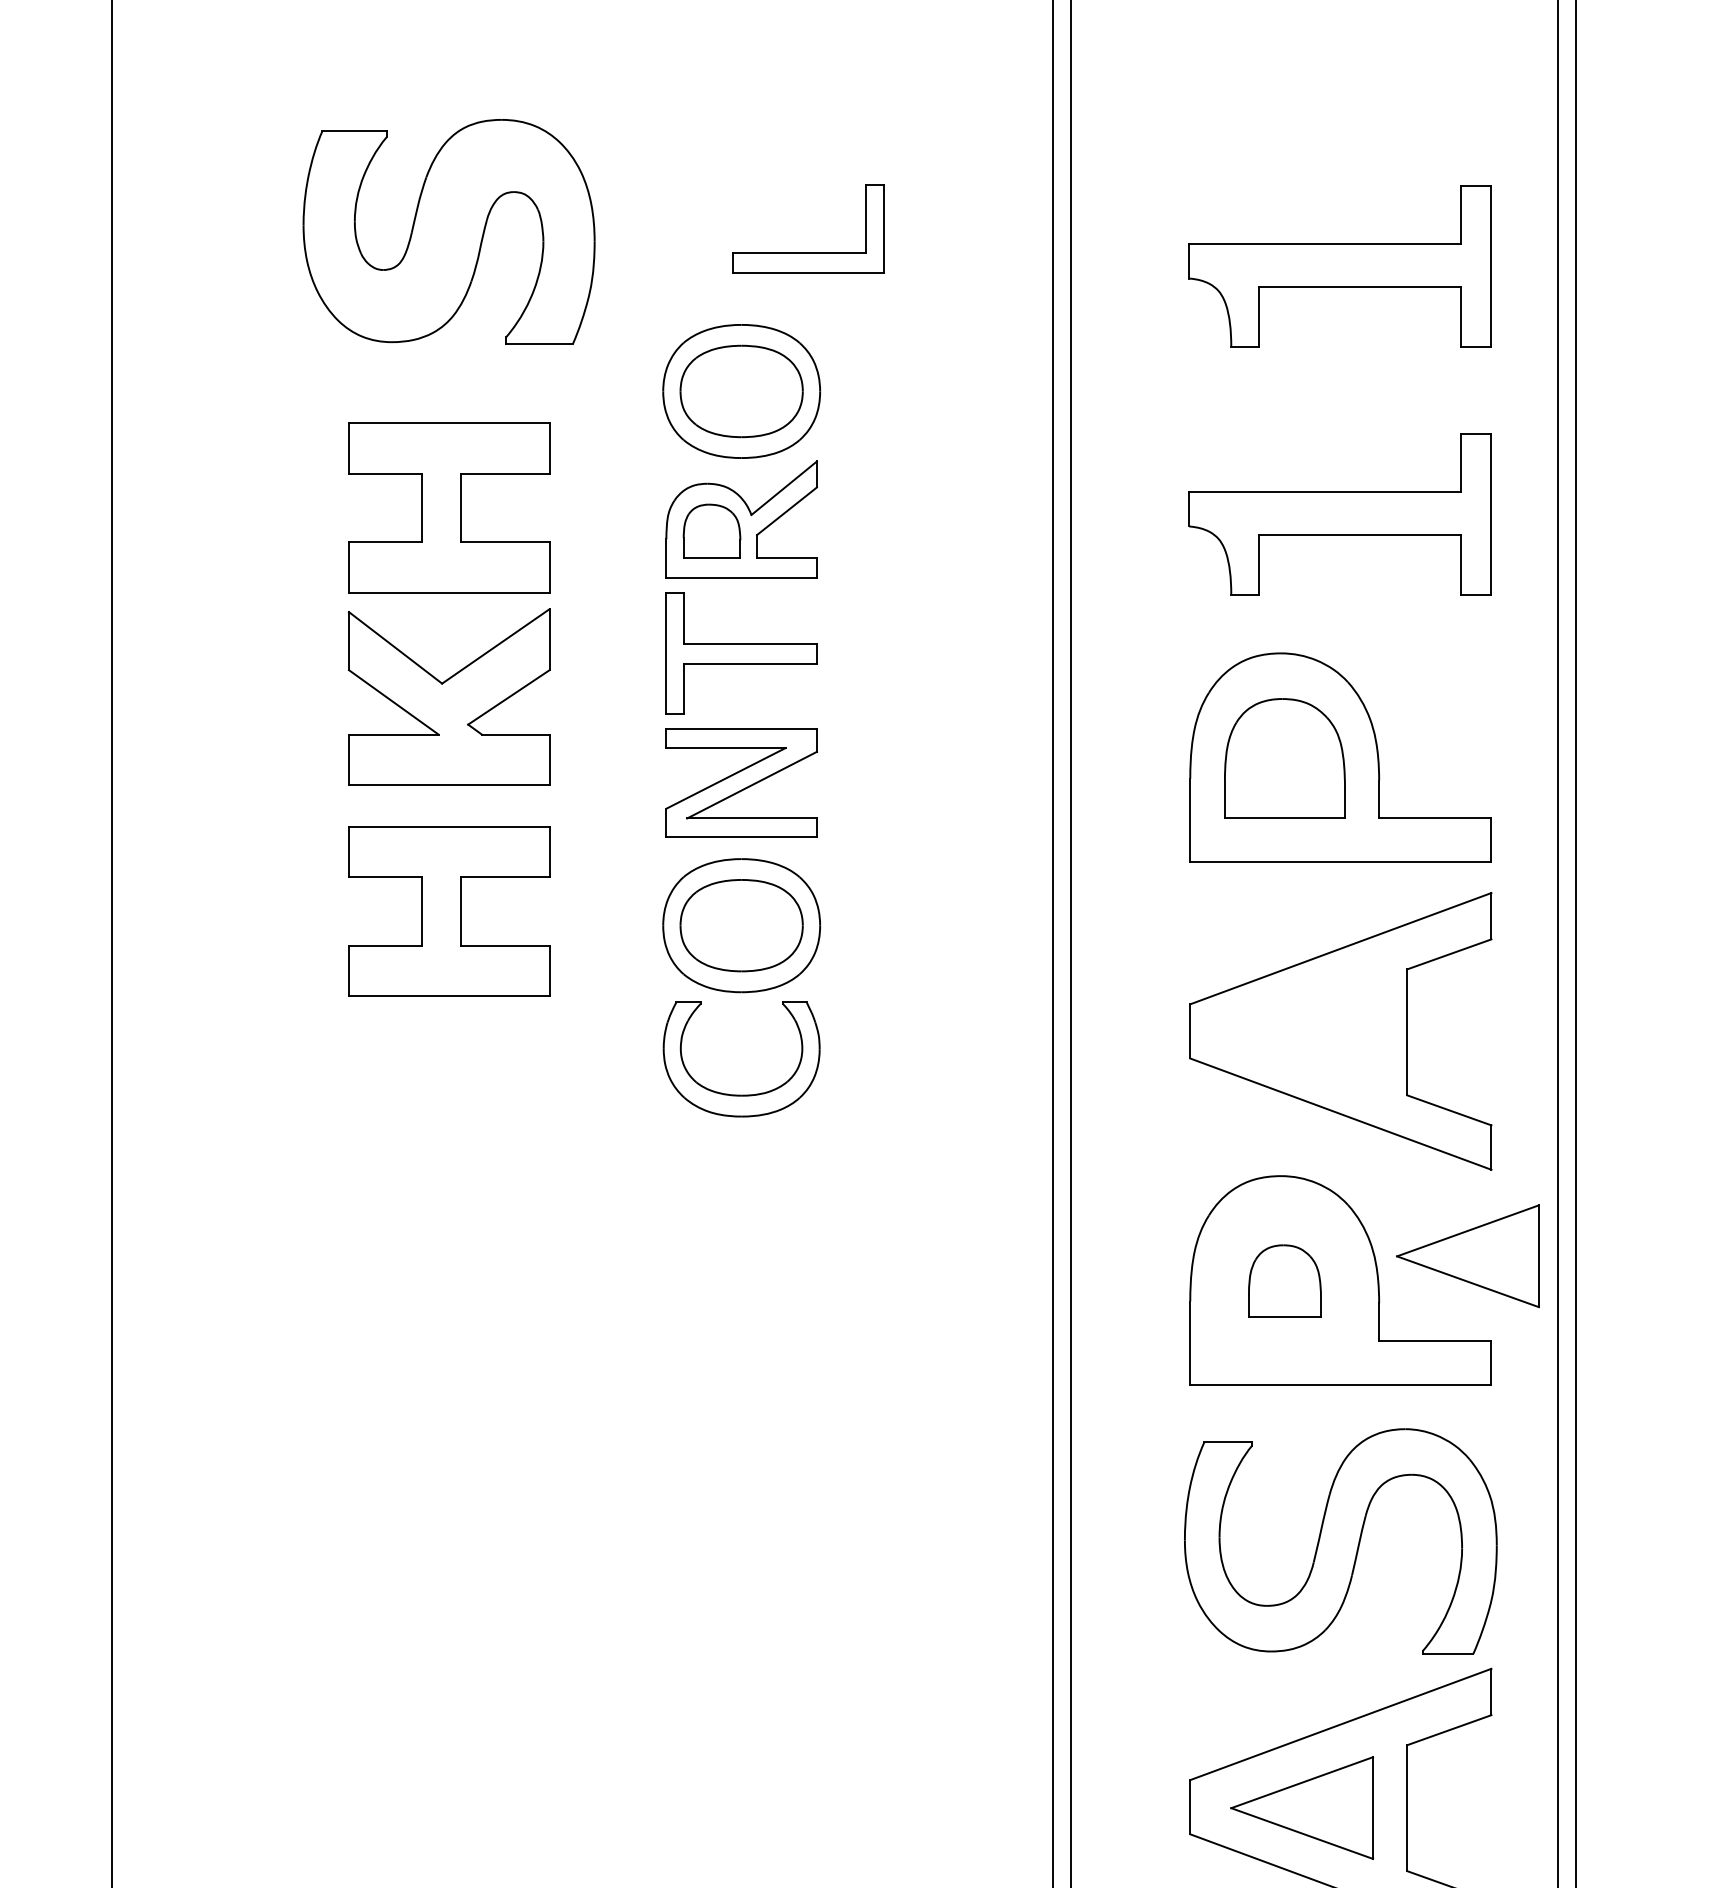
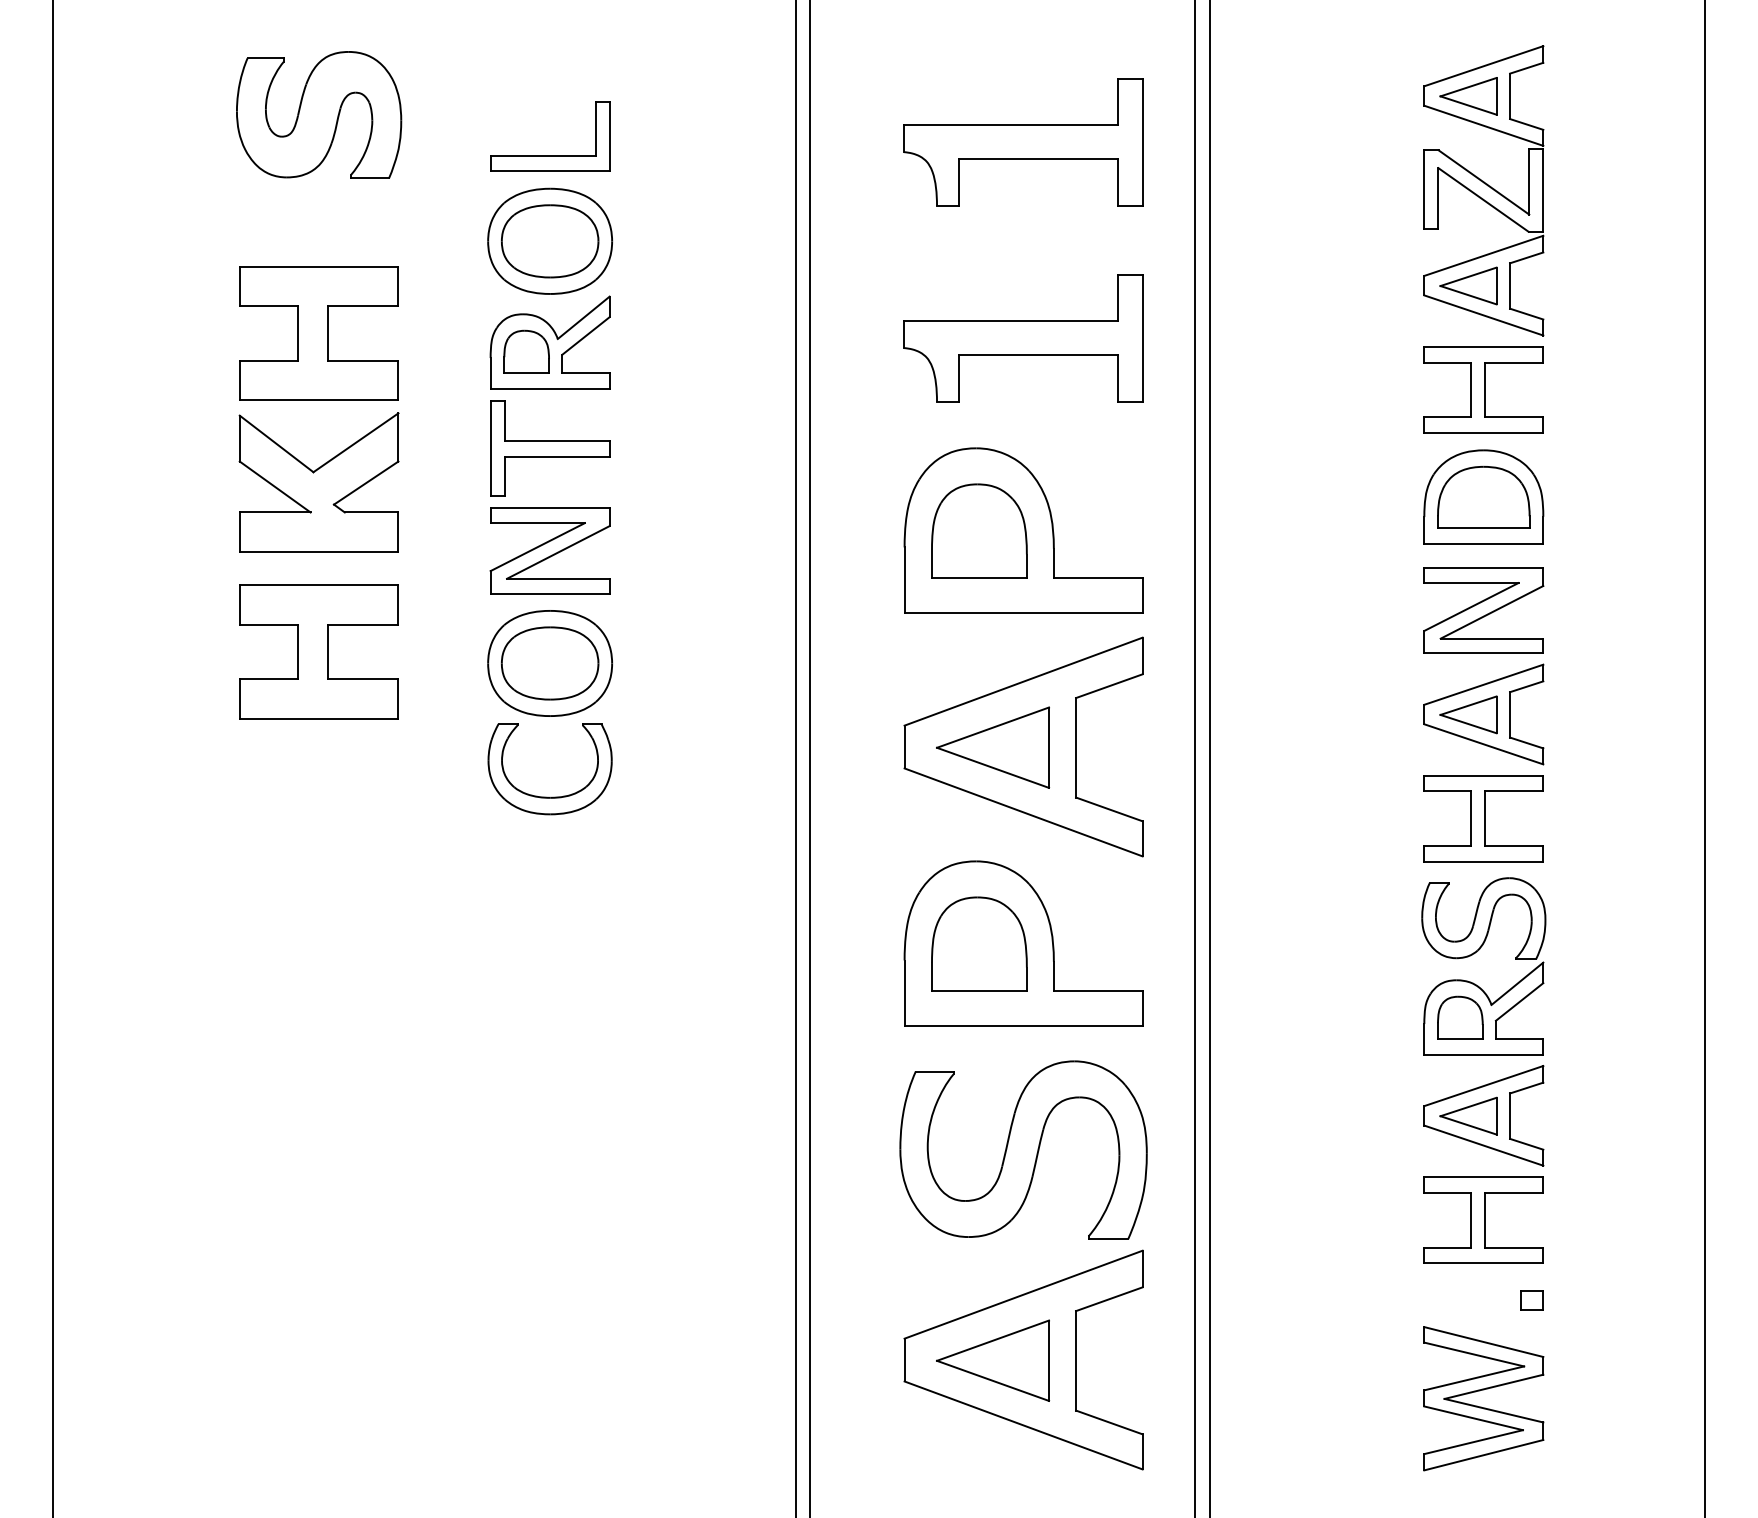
part: (449, 230) -> (319, 114), size x0.71
part: (809, 252) -> (550, 155), moved
part: (1468, 1255) -> (993, 747), moved
part: (1285, 1280) -> (979, 943), size x1.67

